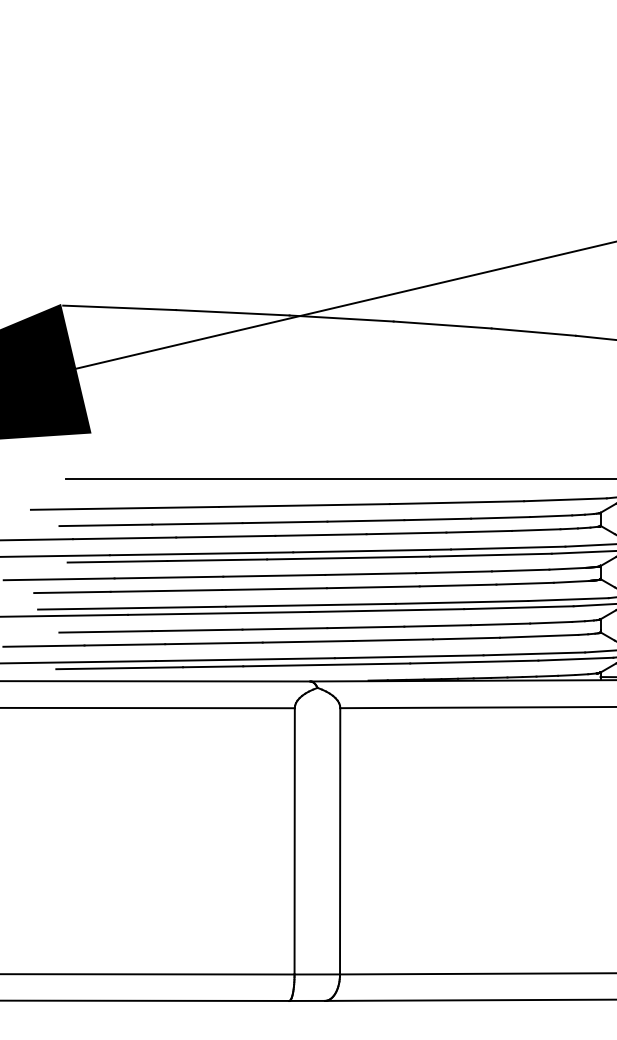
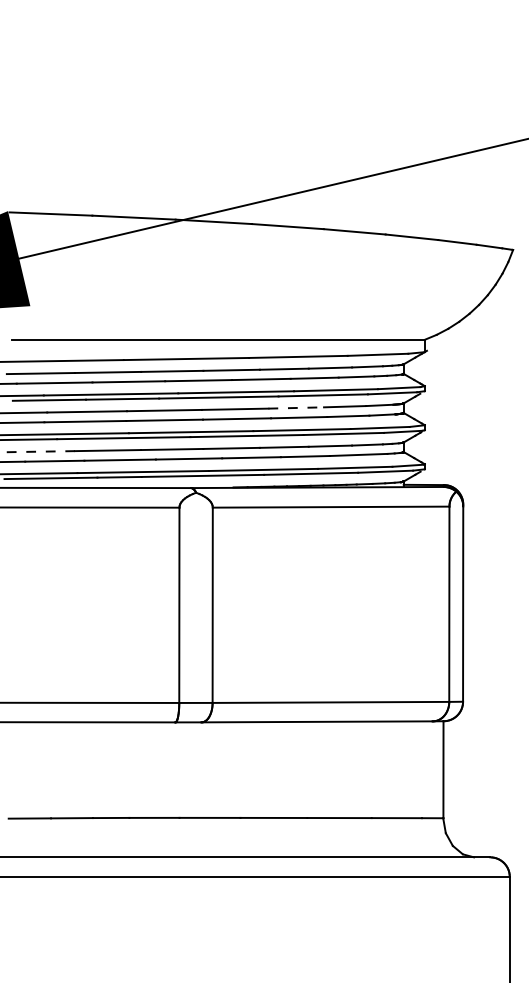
line: (454, 571) -> (296, 407), solid -> dashed
line: (106, 631) -> (41, 451), solid -> dashed

